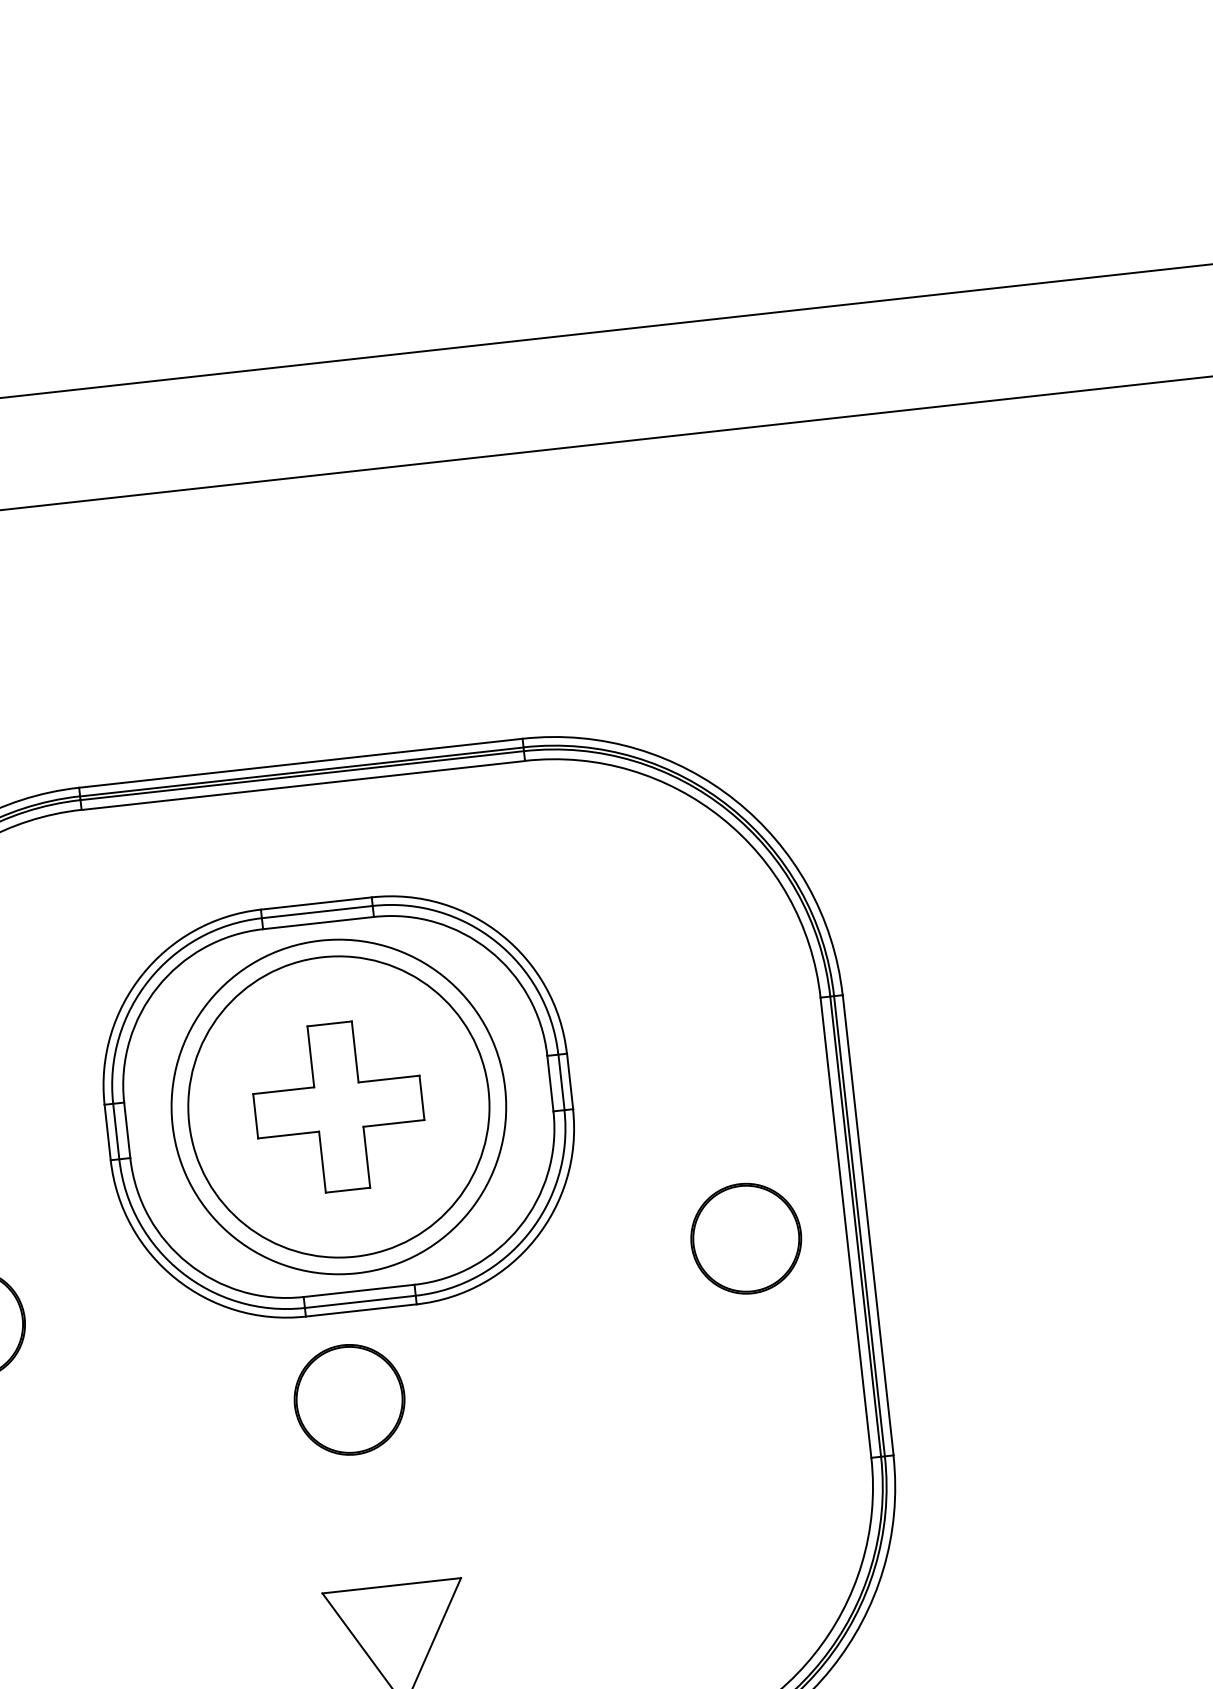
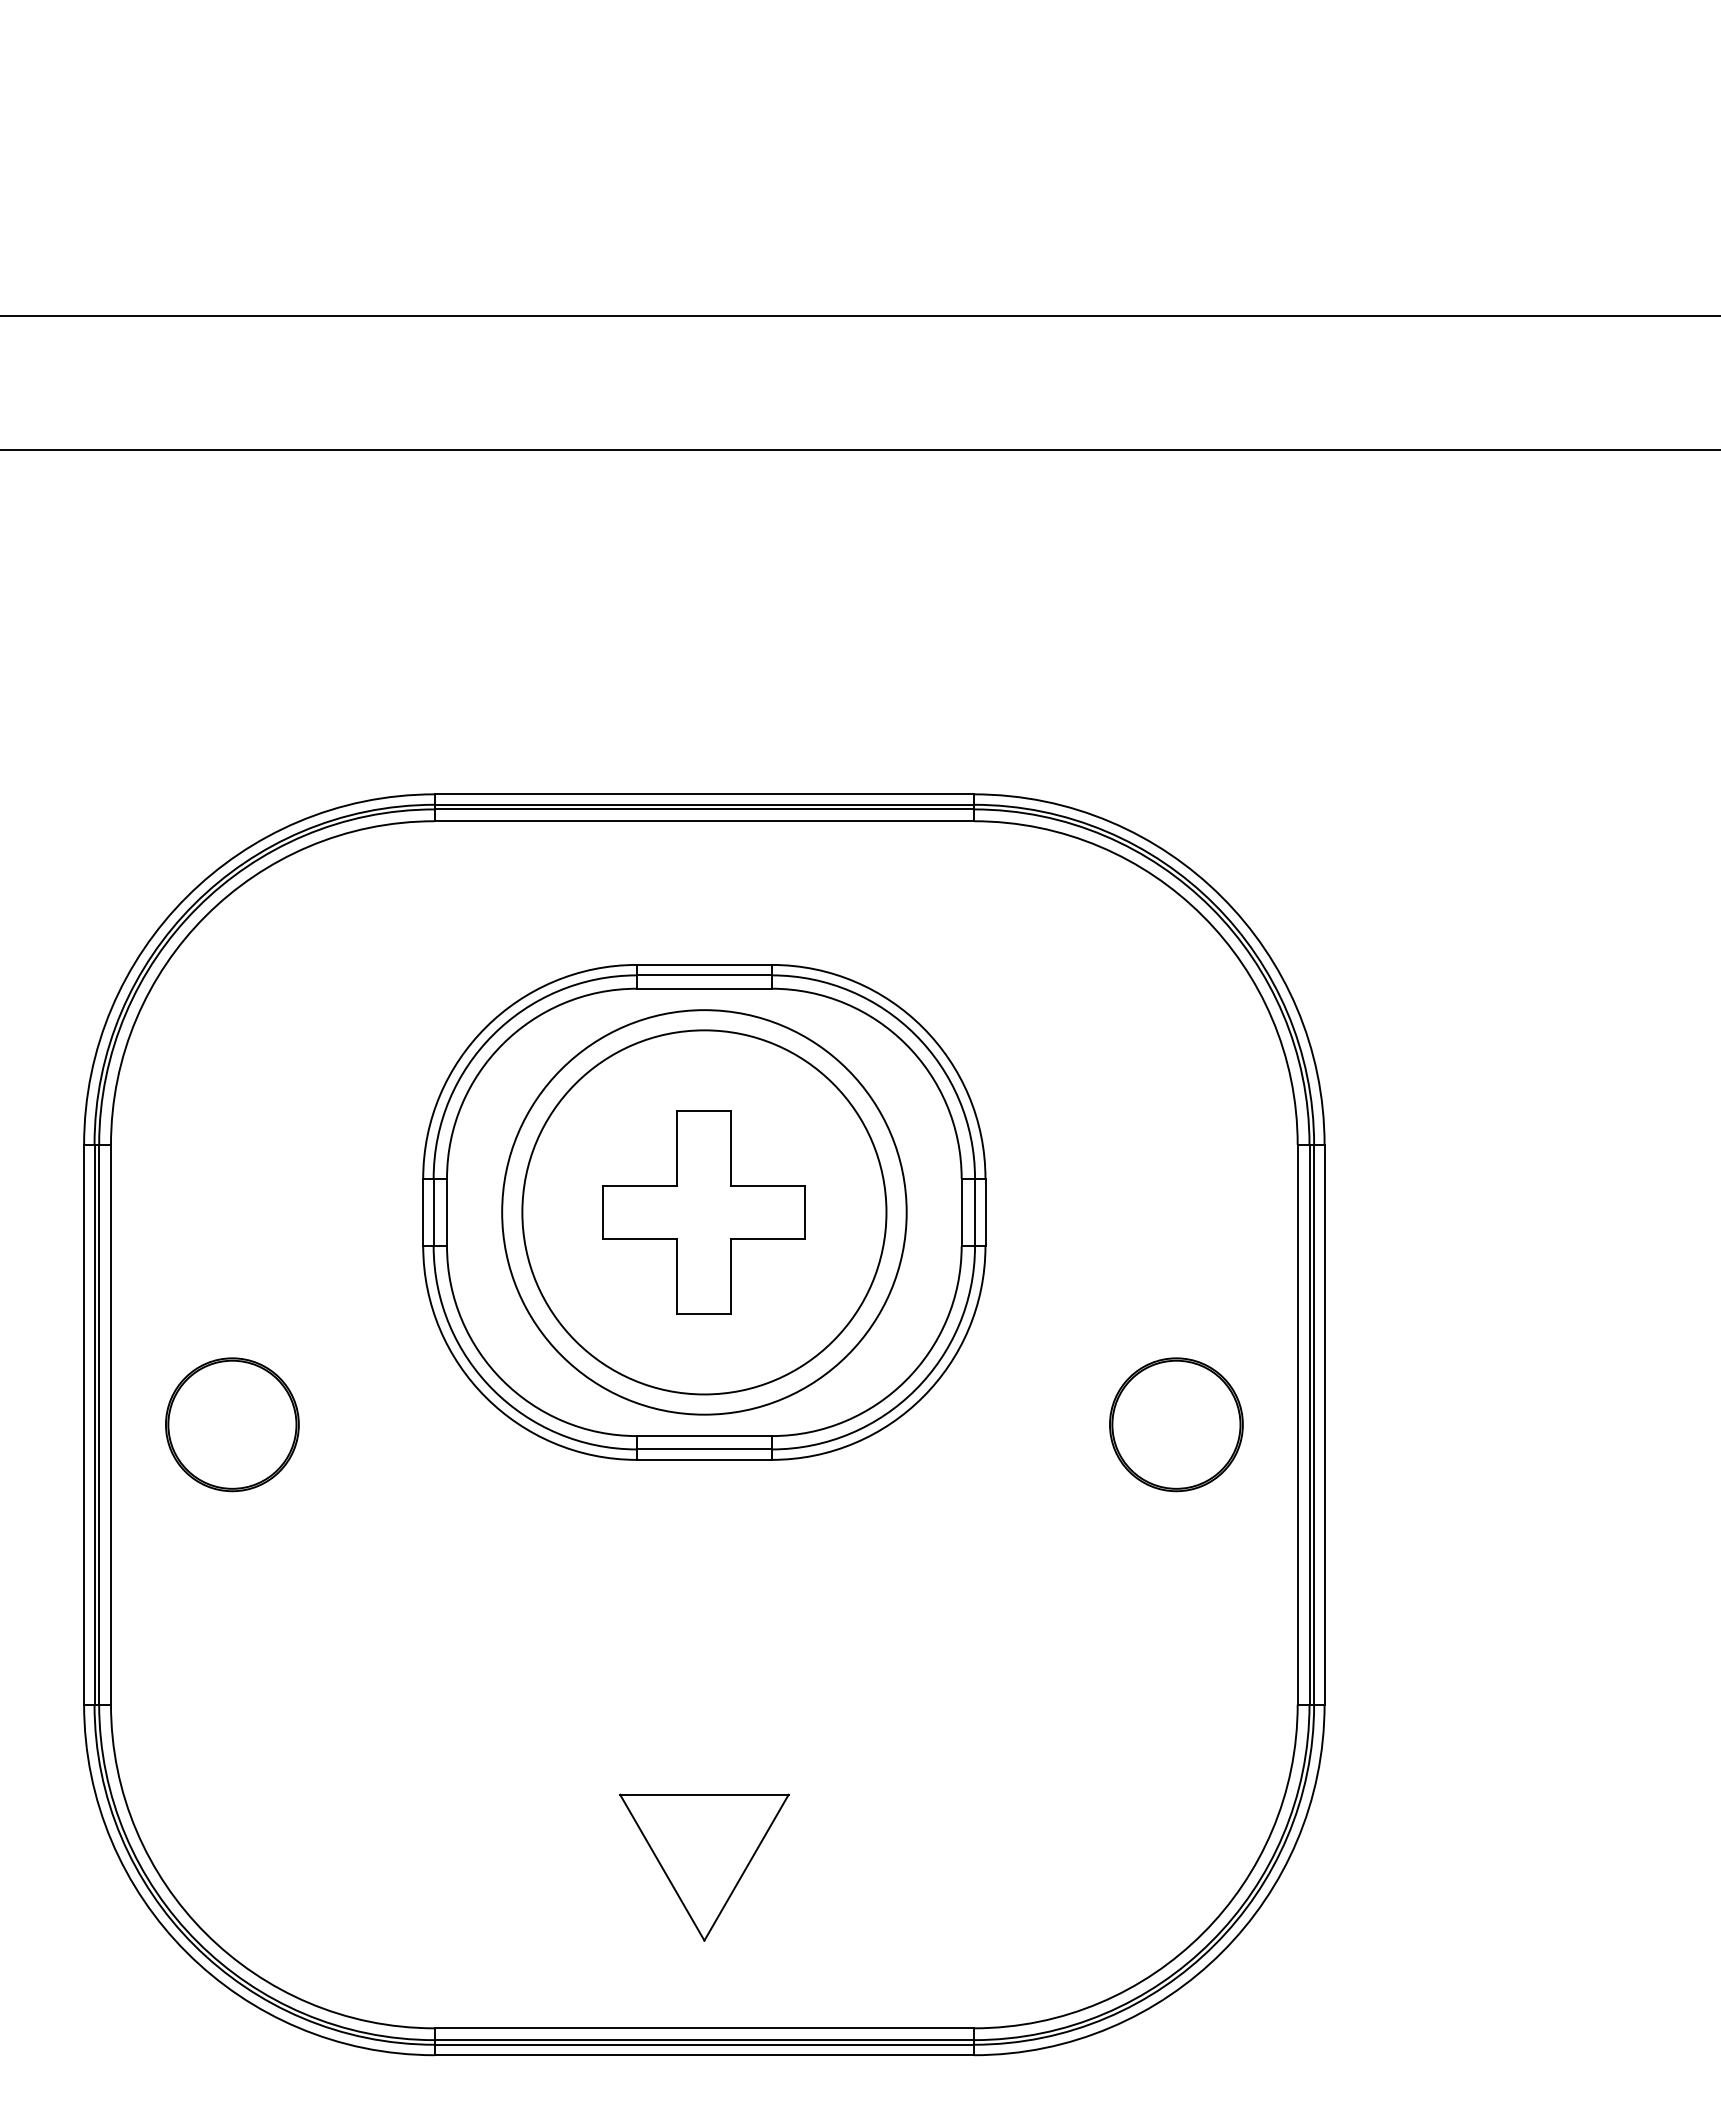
part: (349, 1399) -> (678, 1565), removed

